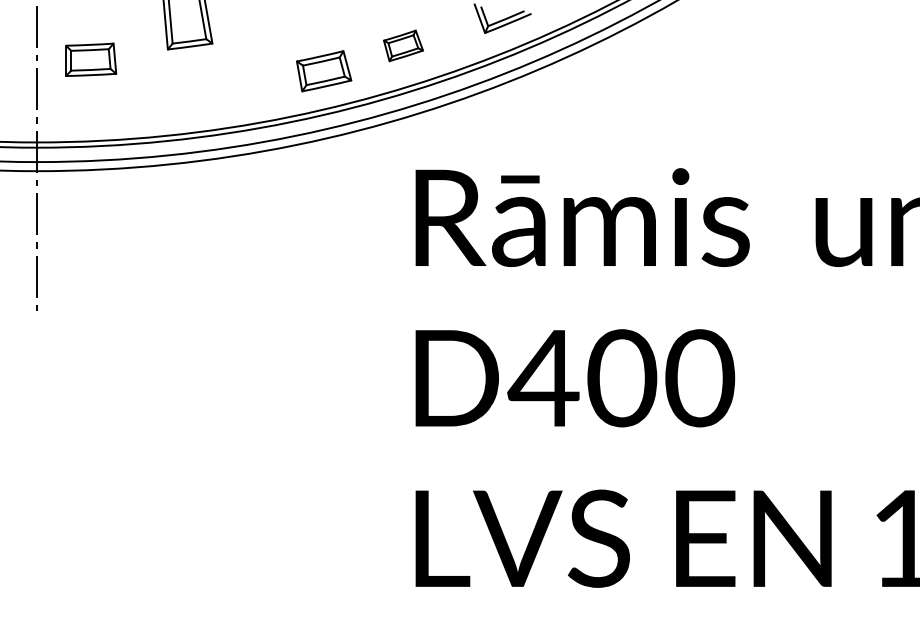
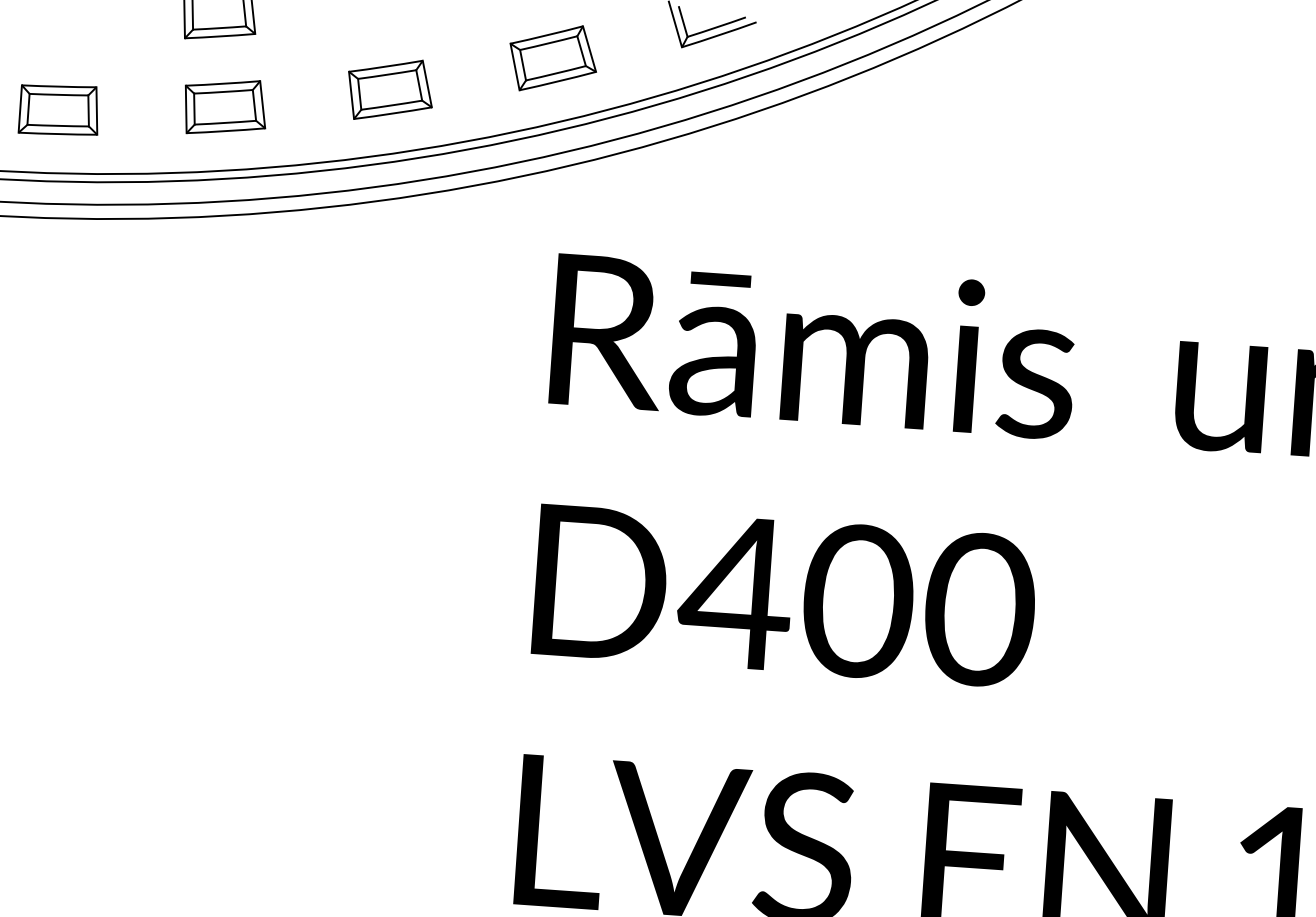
part: (403, 45) -> (553, 57), size x1.43
part: (91, 59) -> (60, 109), moved
part: (324, 71) -> (390, 90), moved
part: (196, 91) -> (225, 107), added

